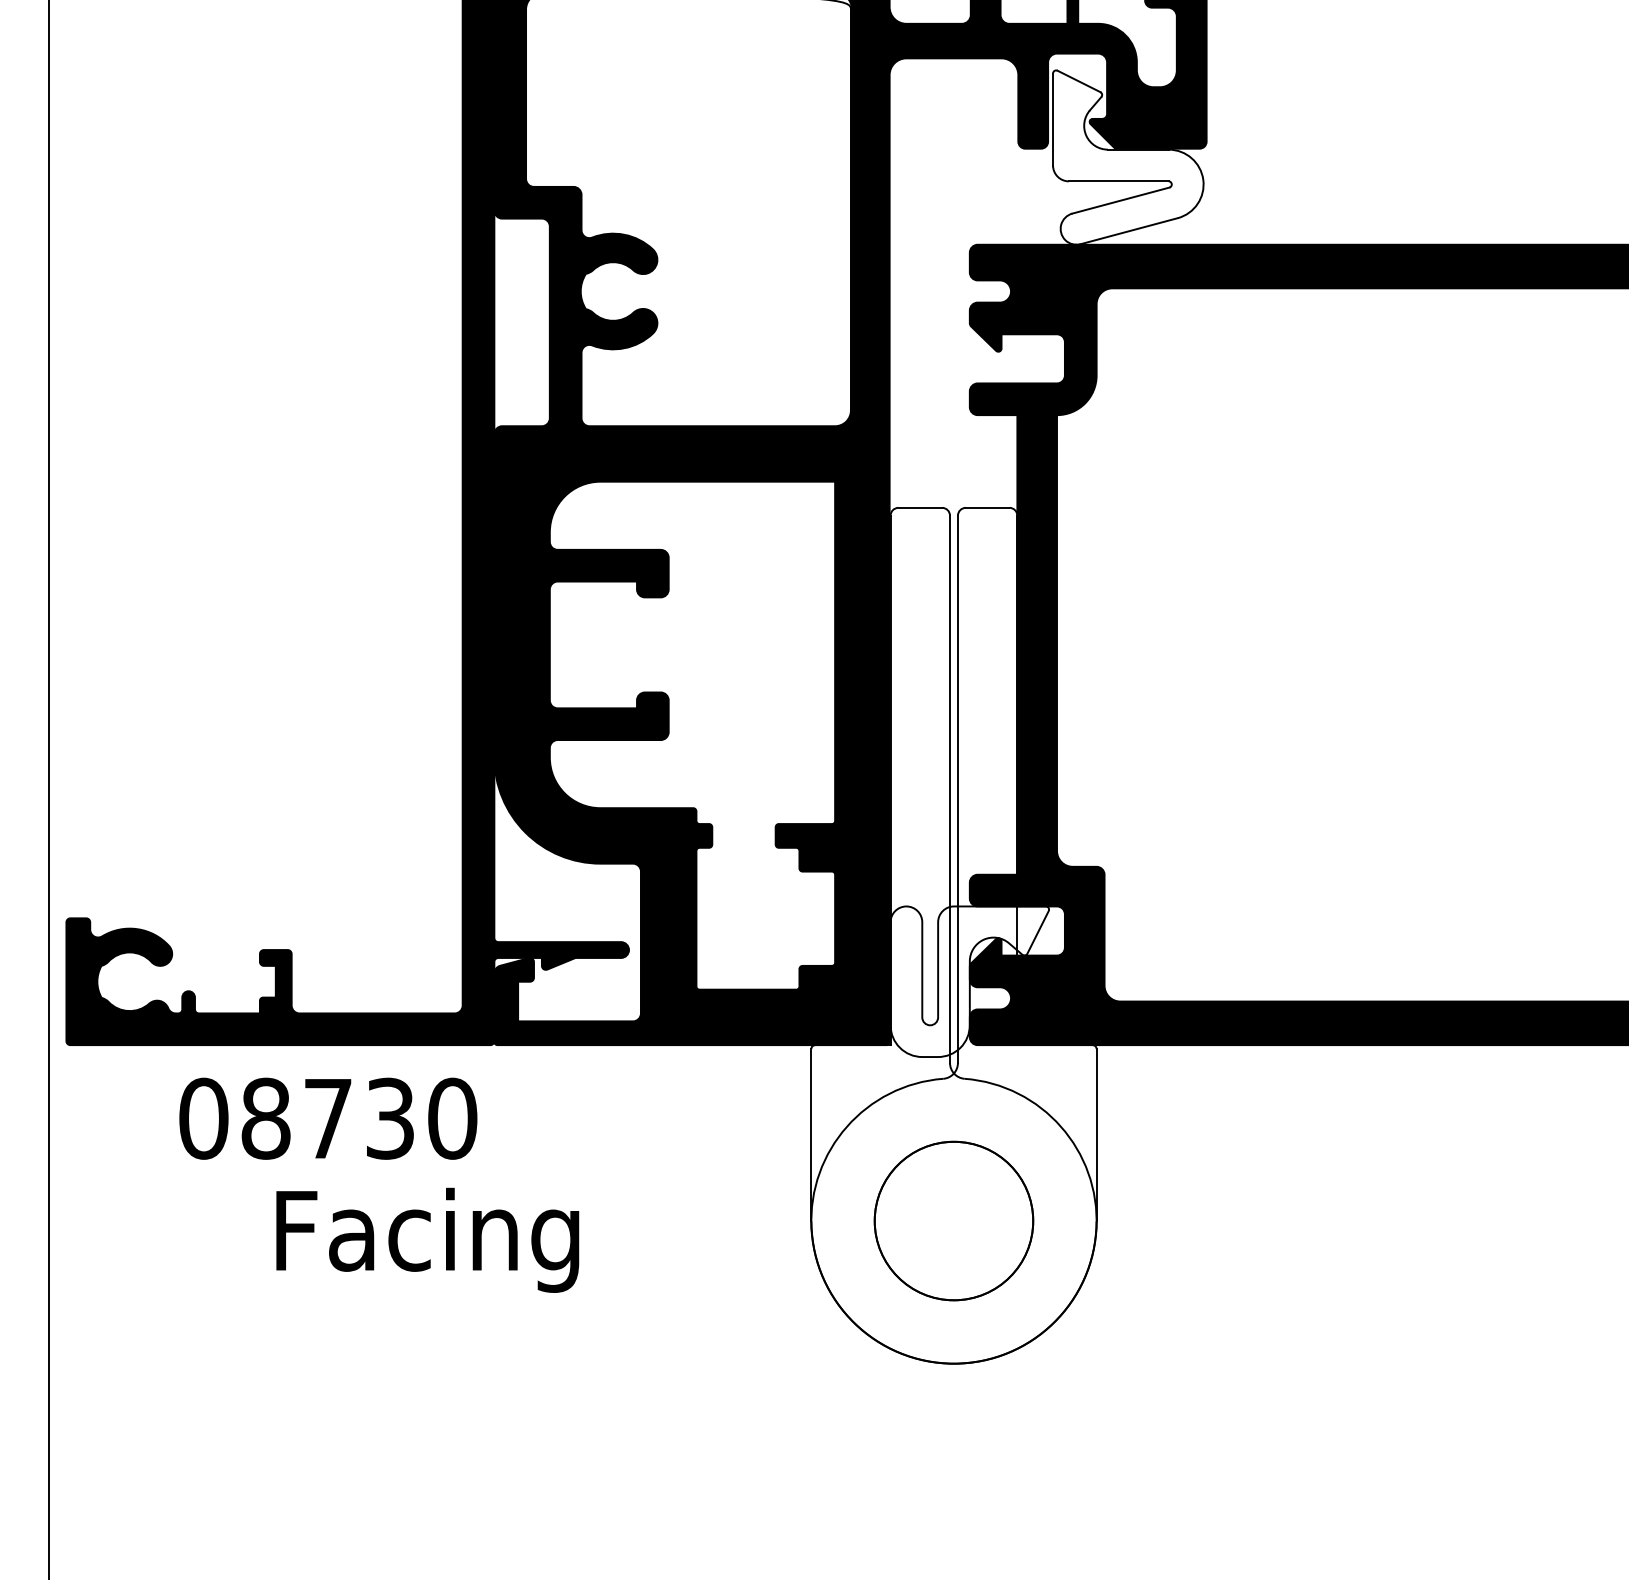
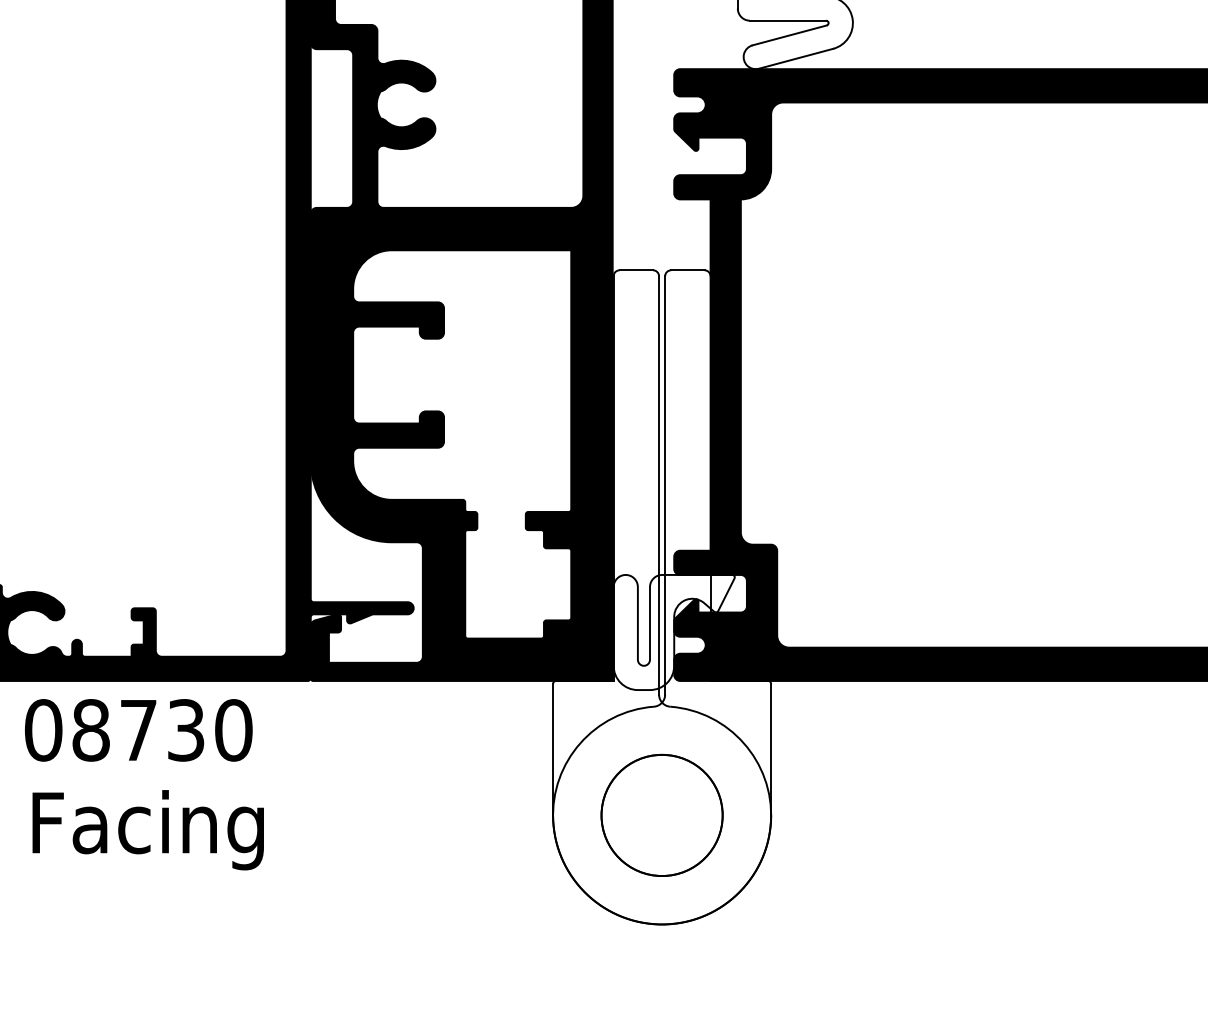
text: (328, 1118) -> (138, 730), moved
text: (427, 1239) -> (148, 829), moved

